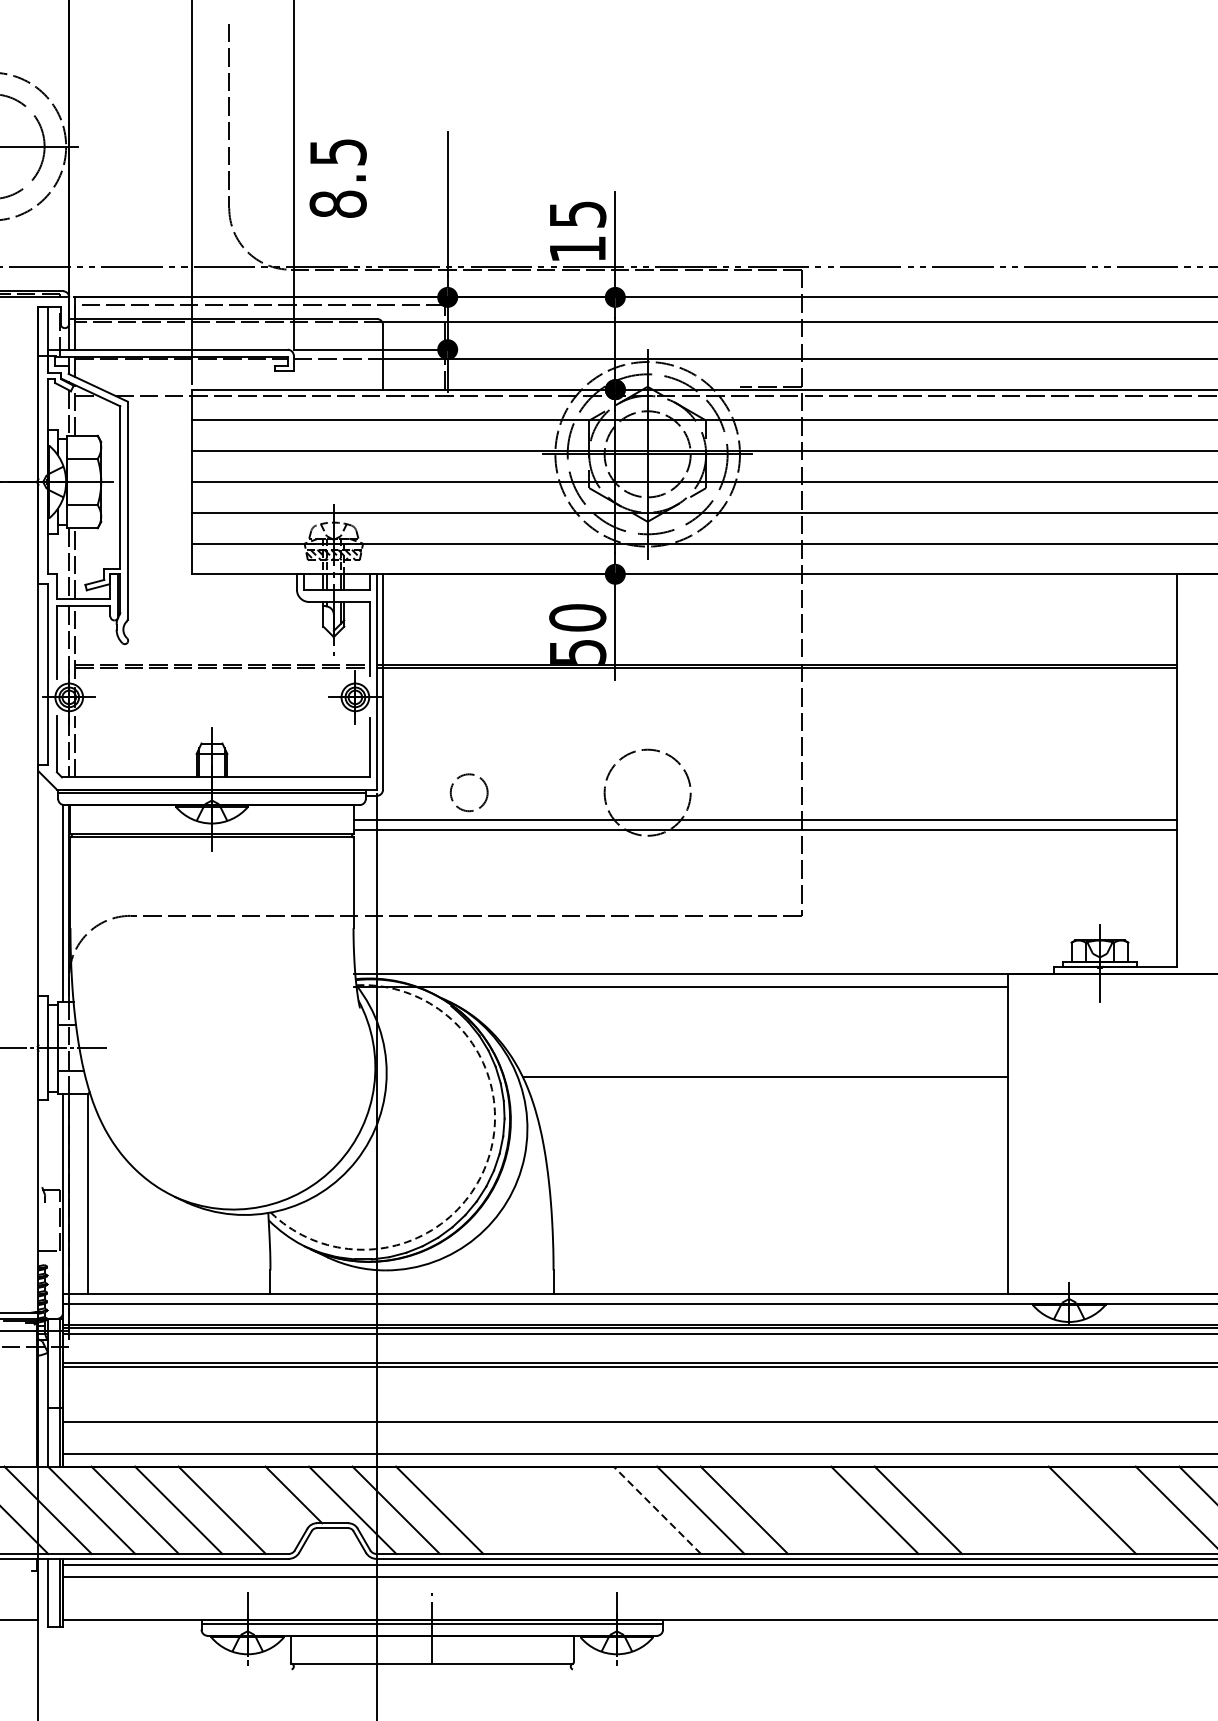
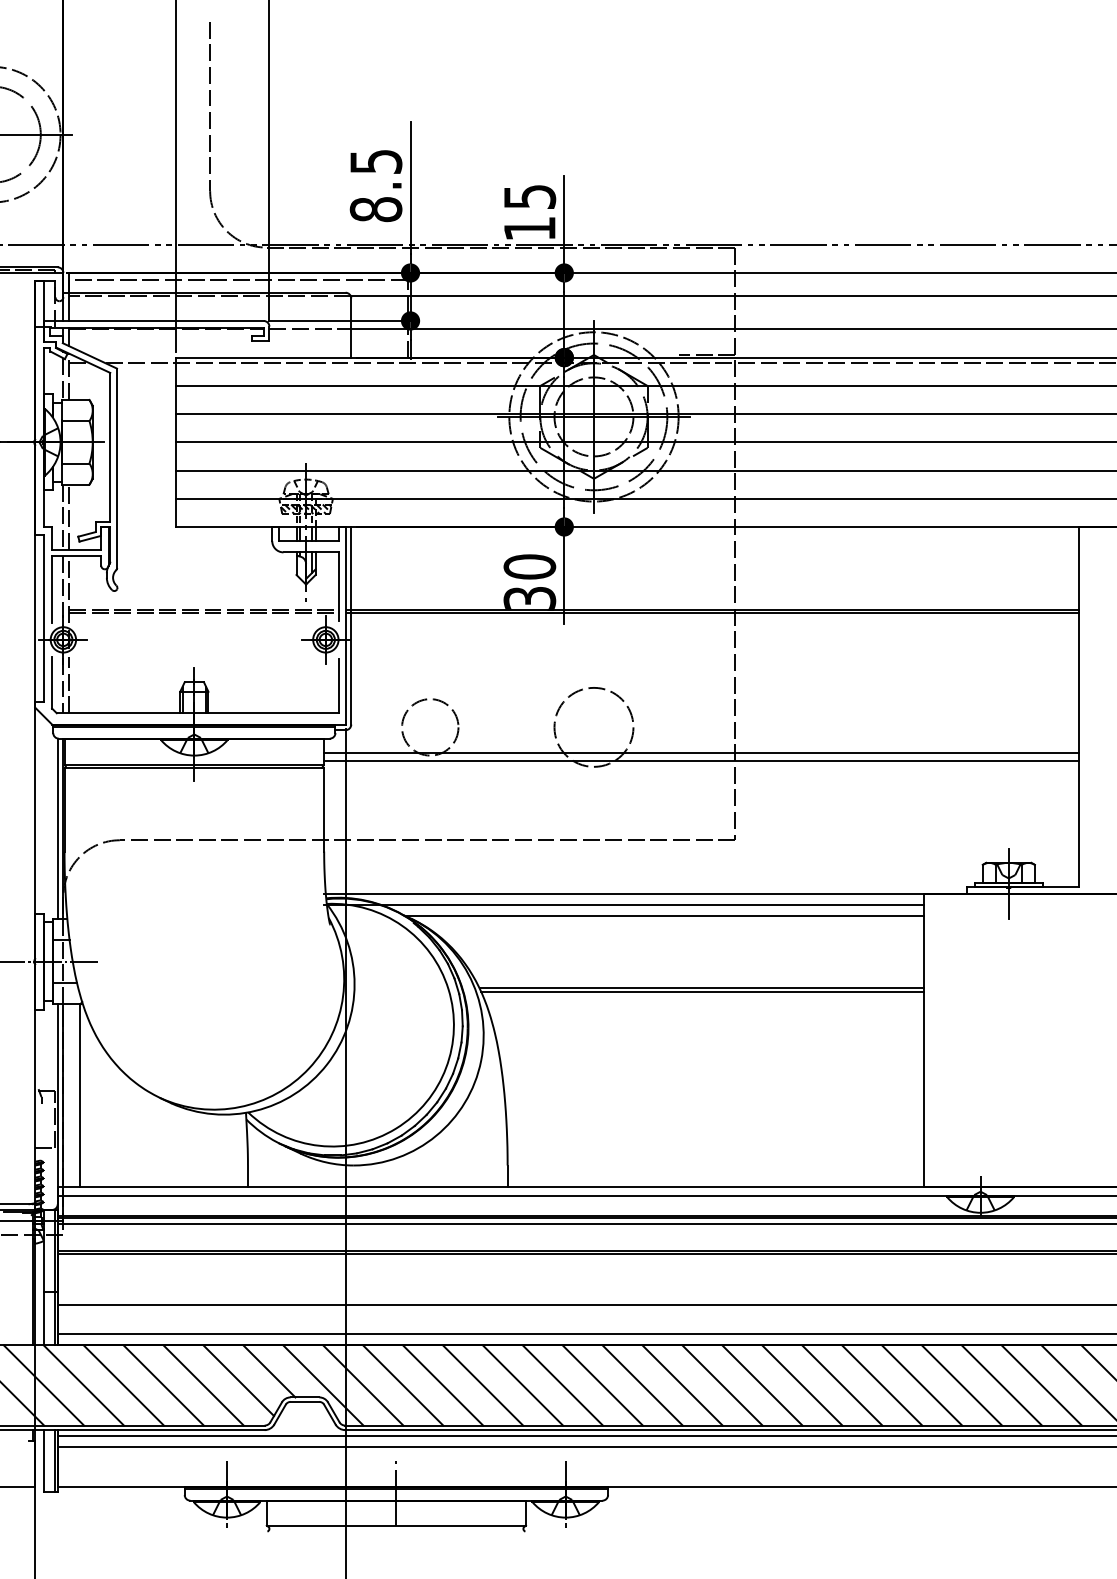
text: (337, 179) -> (375, 186), moved
text: (577, 651) -> (529, 597), 50 -> 30
circle: (469, 792) -> (430, 727), size x1.67
line: (725, 998) -> (665, 916), added
line: (765, 1080) -> (702, 991), added
arc: (486, 1163) -> (446, 1067), dashed -> solid
line: (260, 1504) -> (238, 1380), added
line: (483, 1510) -> (443, 1385), added
line: (527, 1510) -> (483, 1385), added
line: (569, 1510) -> (522, 1385), added
line: (613, 1510) -> (562, 1385), added
line: (656, 1510) -> (602, 1385), dashed -> solid
line: (787, 1510) -> (722, 1385), added
line: (831, 1510) -> (762, 1385), added
line: (962, 1510) -> (882, 1385), added
line: (1005, 1510) -> (922, 1385), added
line: (1048, 1510) -> (961, 1385), added
line: (1135, 1510) -> (1041, 1385), added

